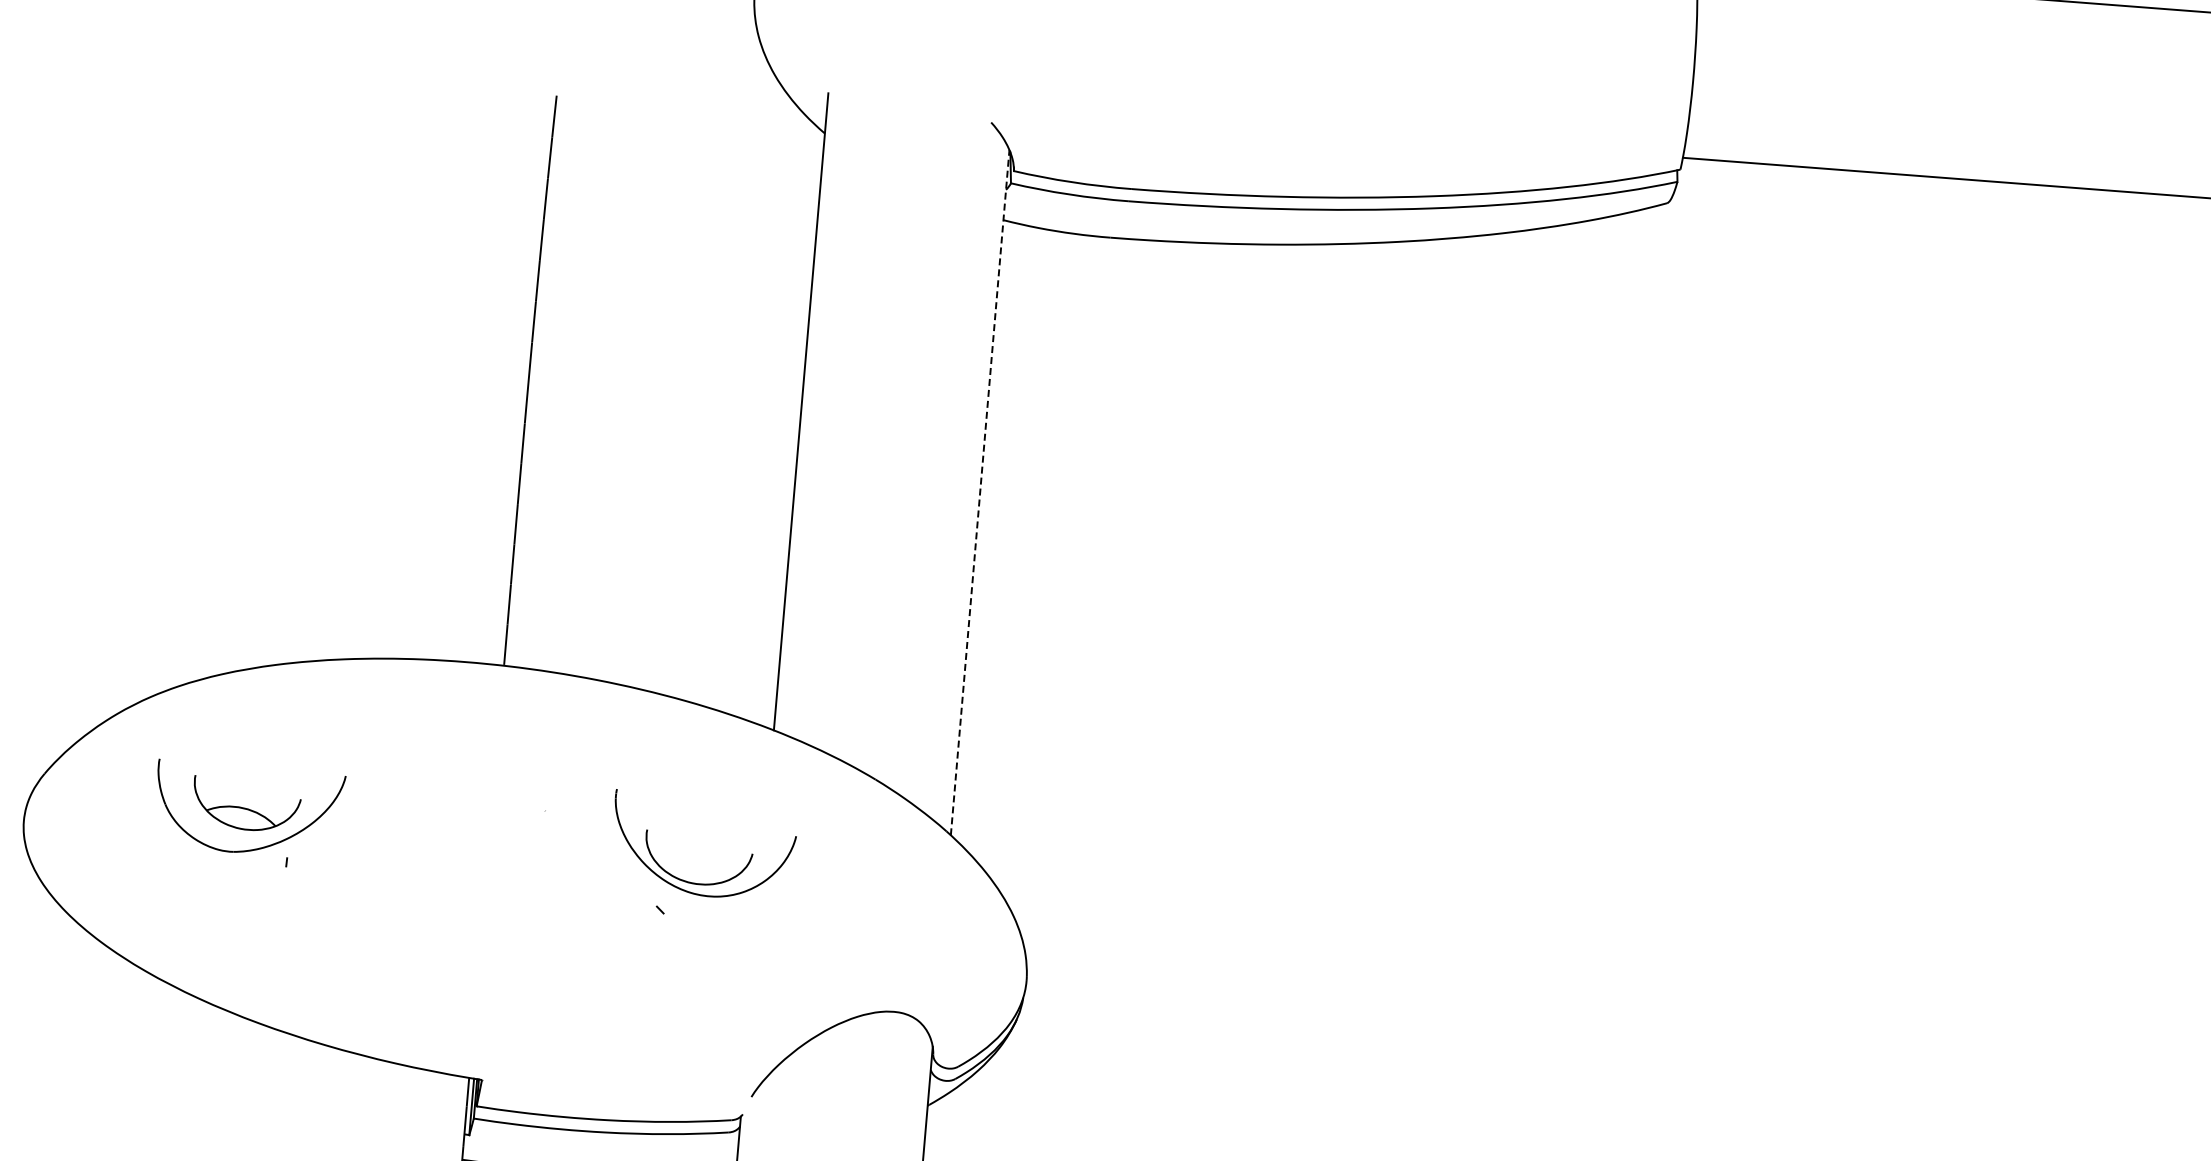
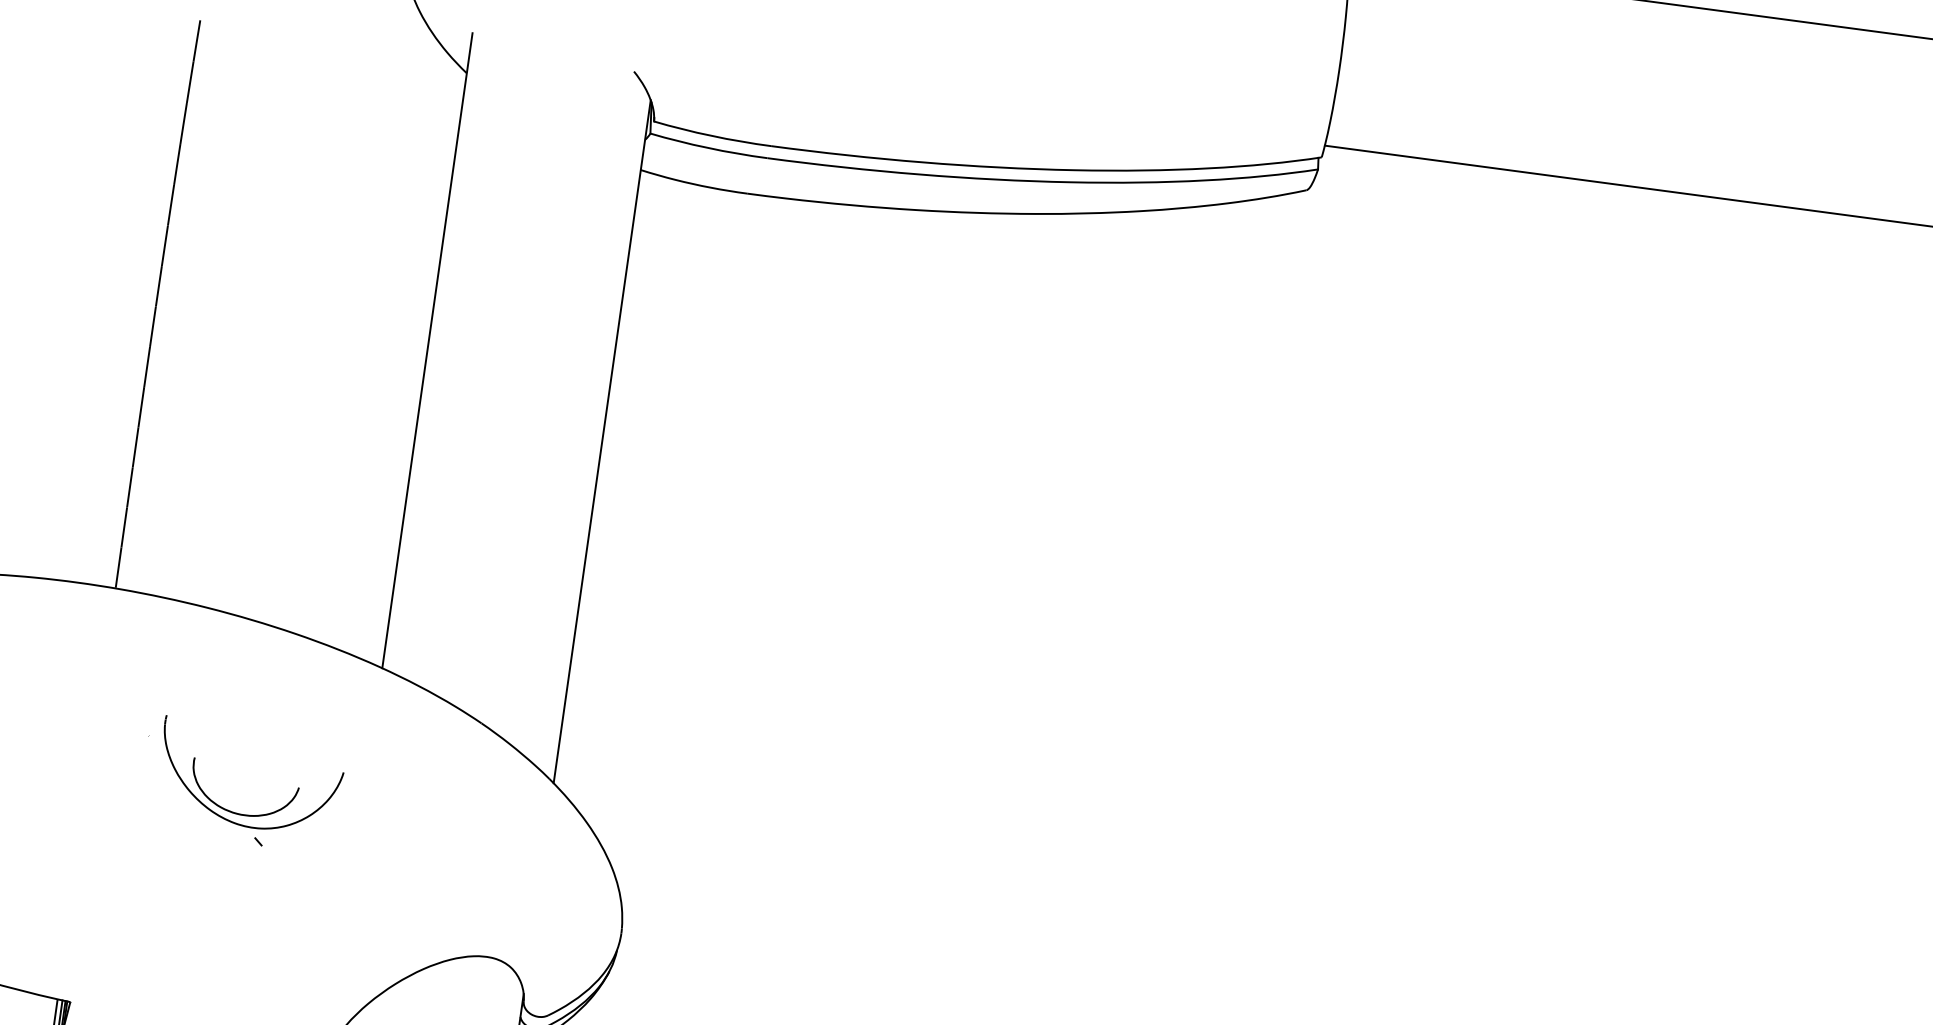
line: (980, 492) -> (602, 441), dashed -> solid
part: (705, 883) -> (250, 814), moved

